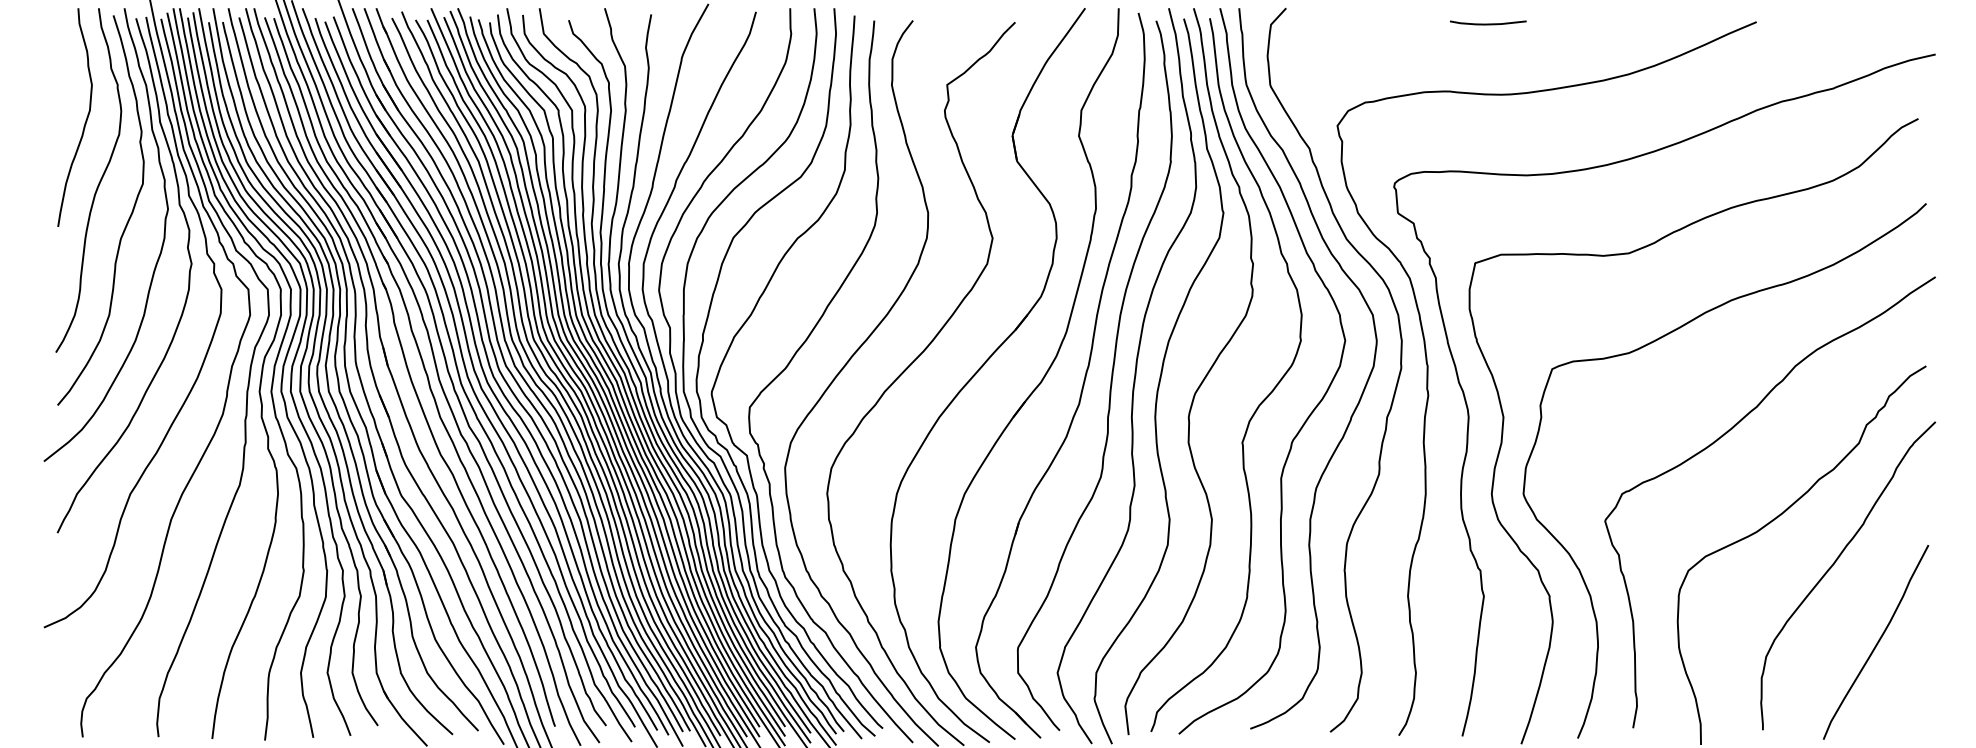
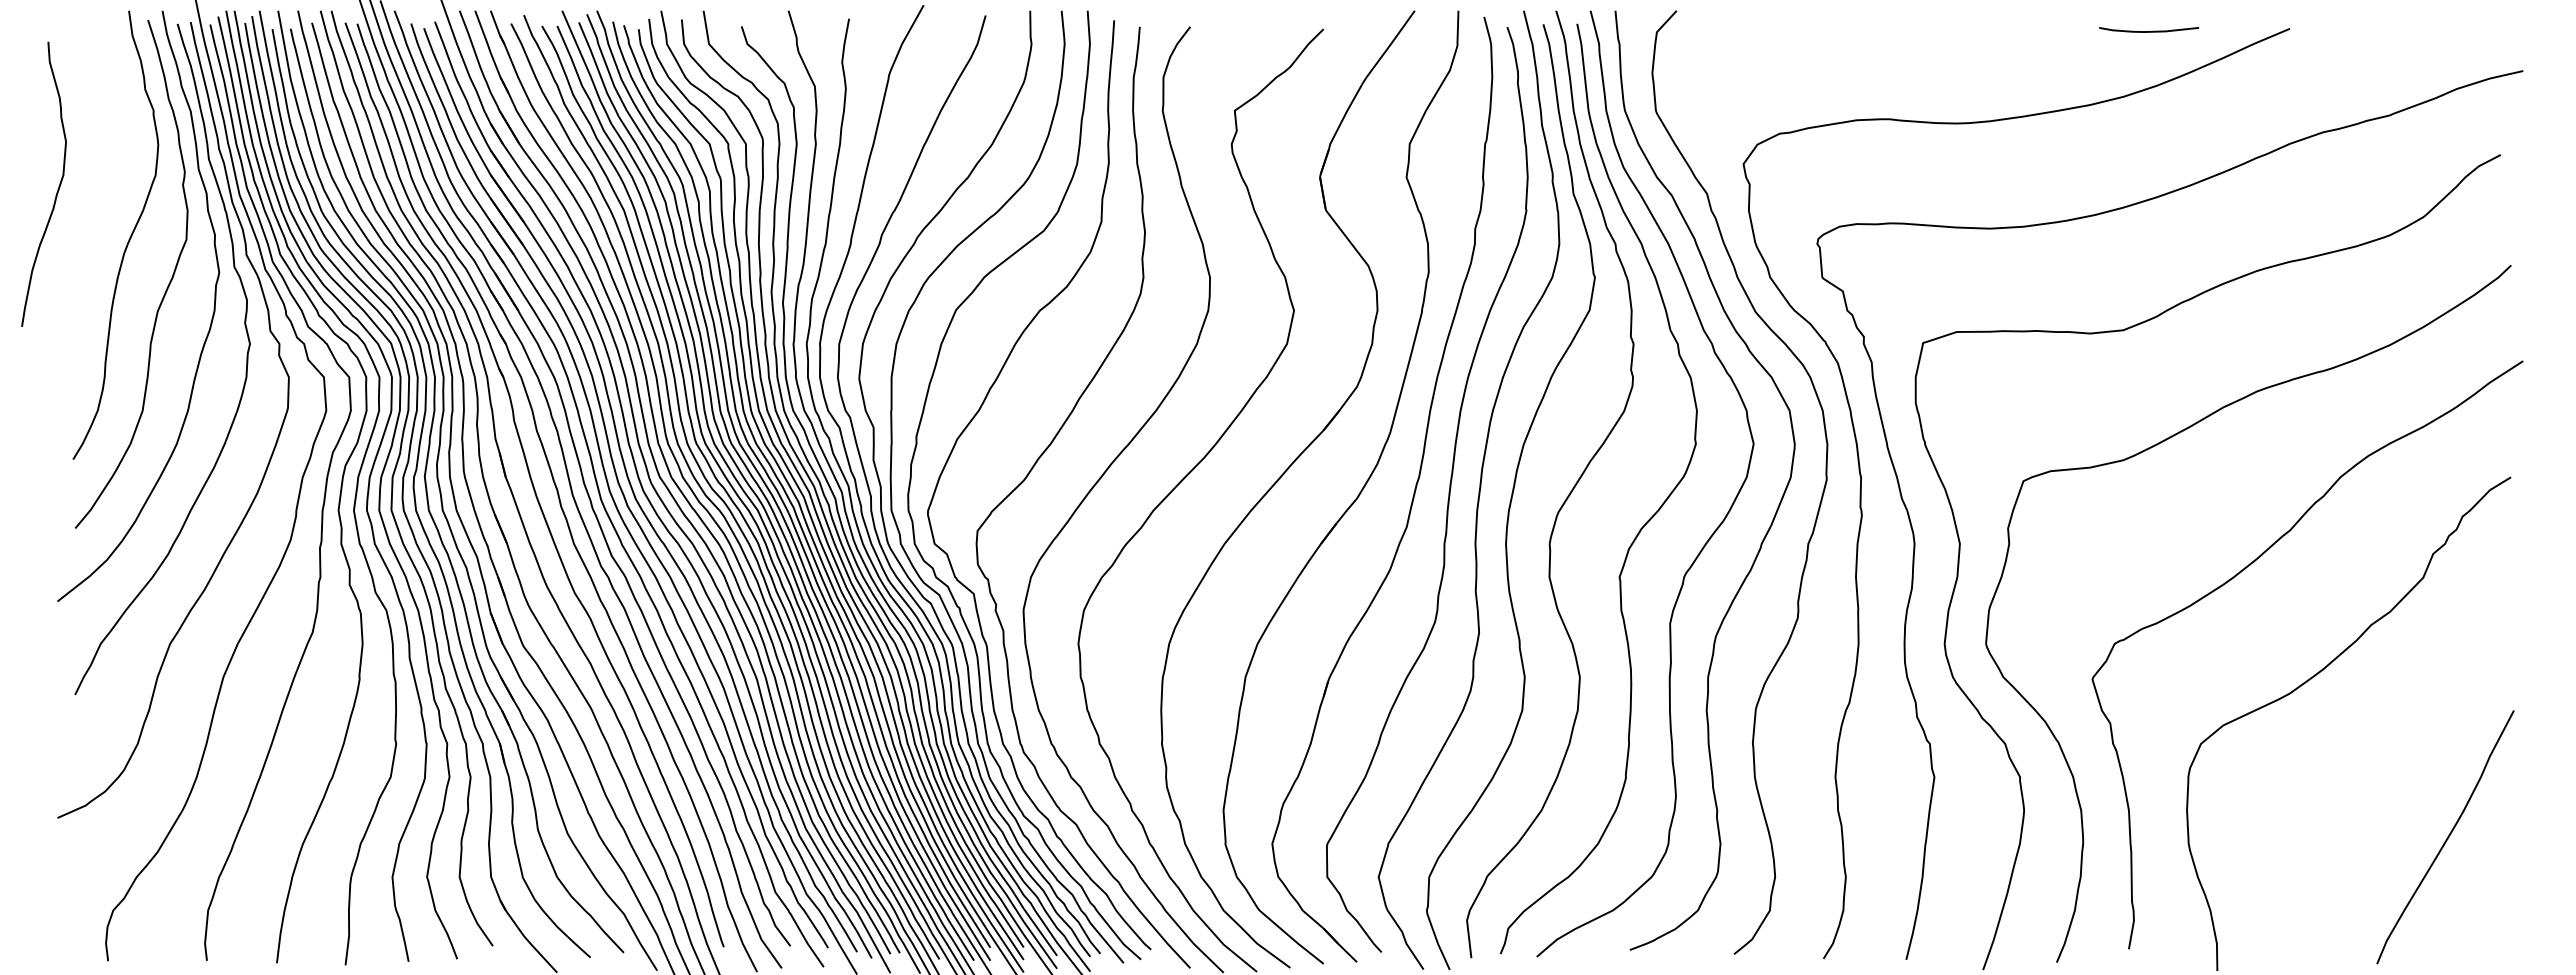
curve: (1488, 24) -> (2149, 31), moved
curve: (85, 121) -> (57, 189), moved
curve: (1834, 564) -> (2391, 735), removed

